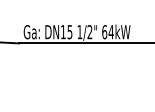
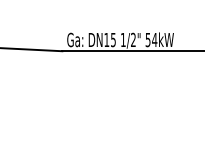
text: (104, 31) -> (147, 39), 64kW -> 54kW

